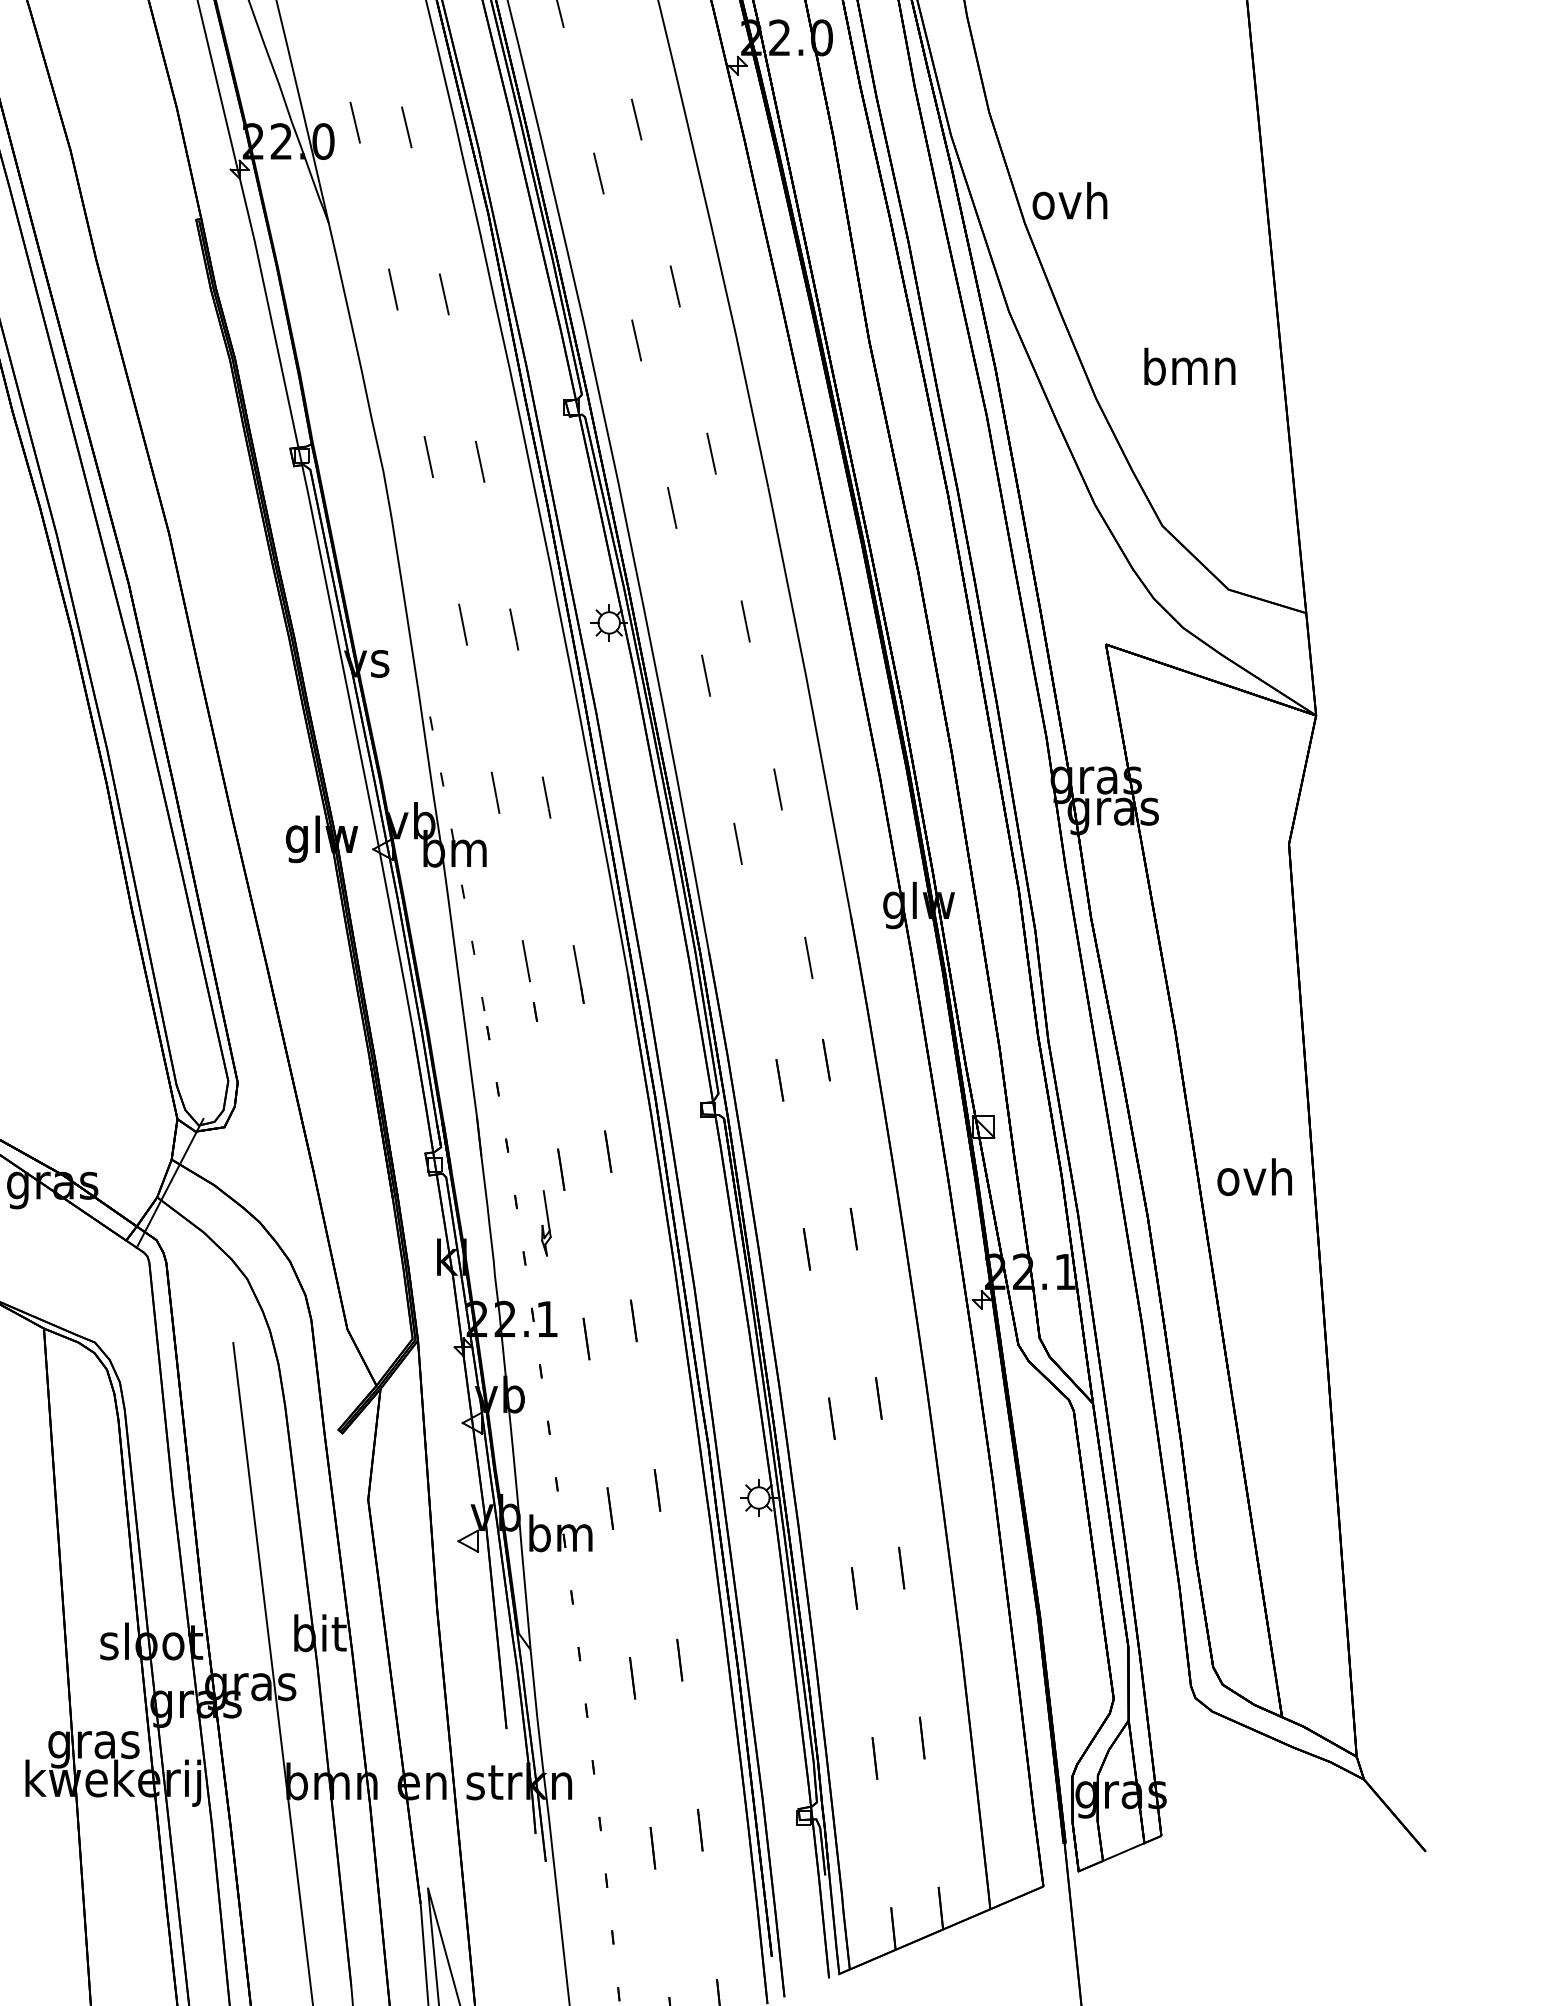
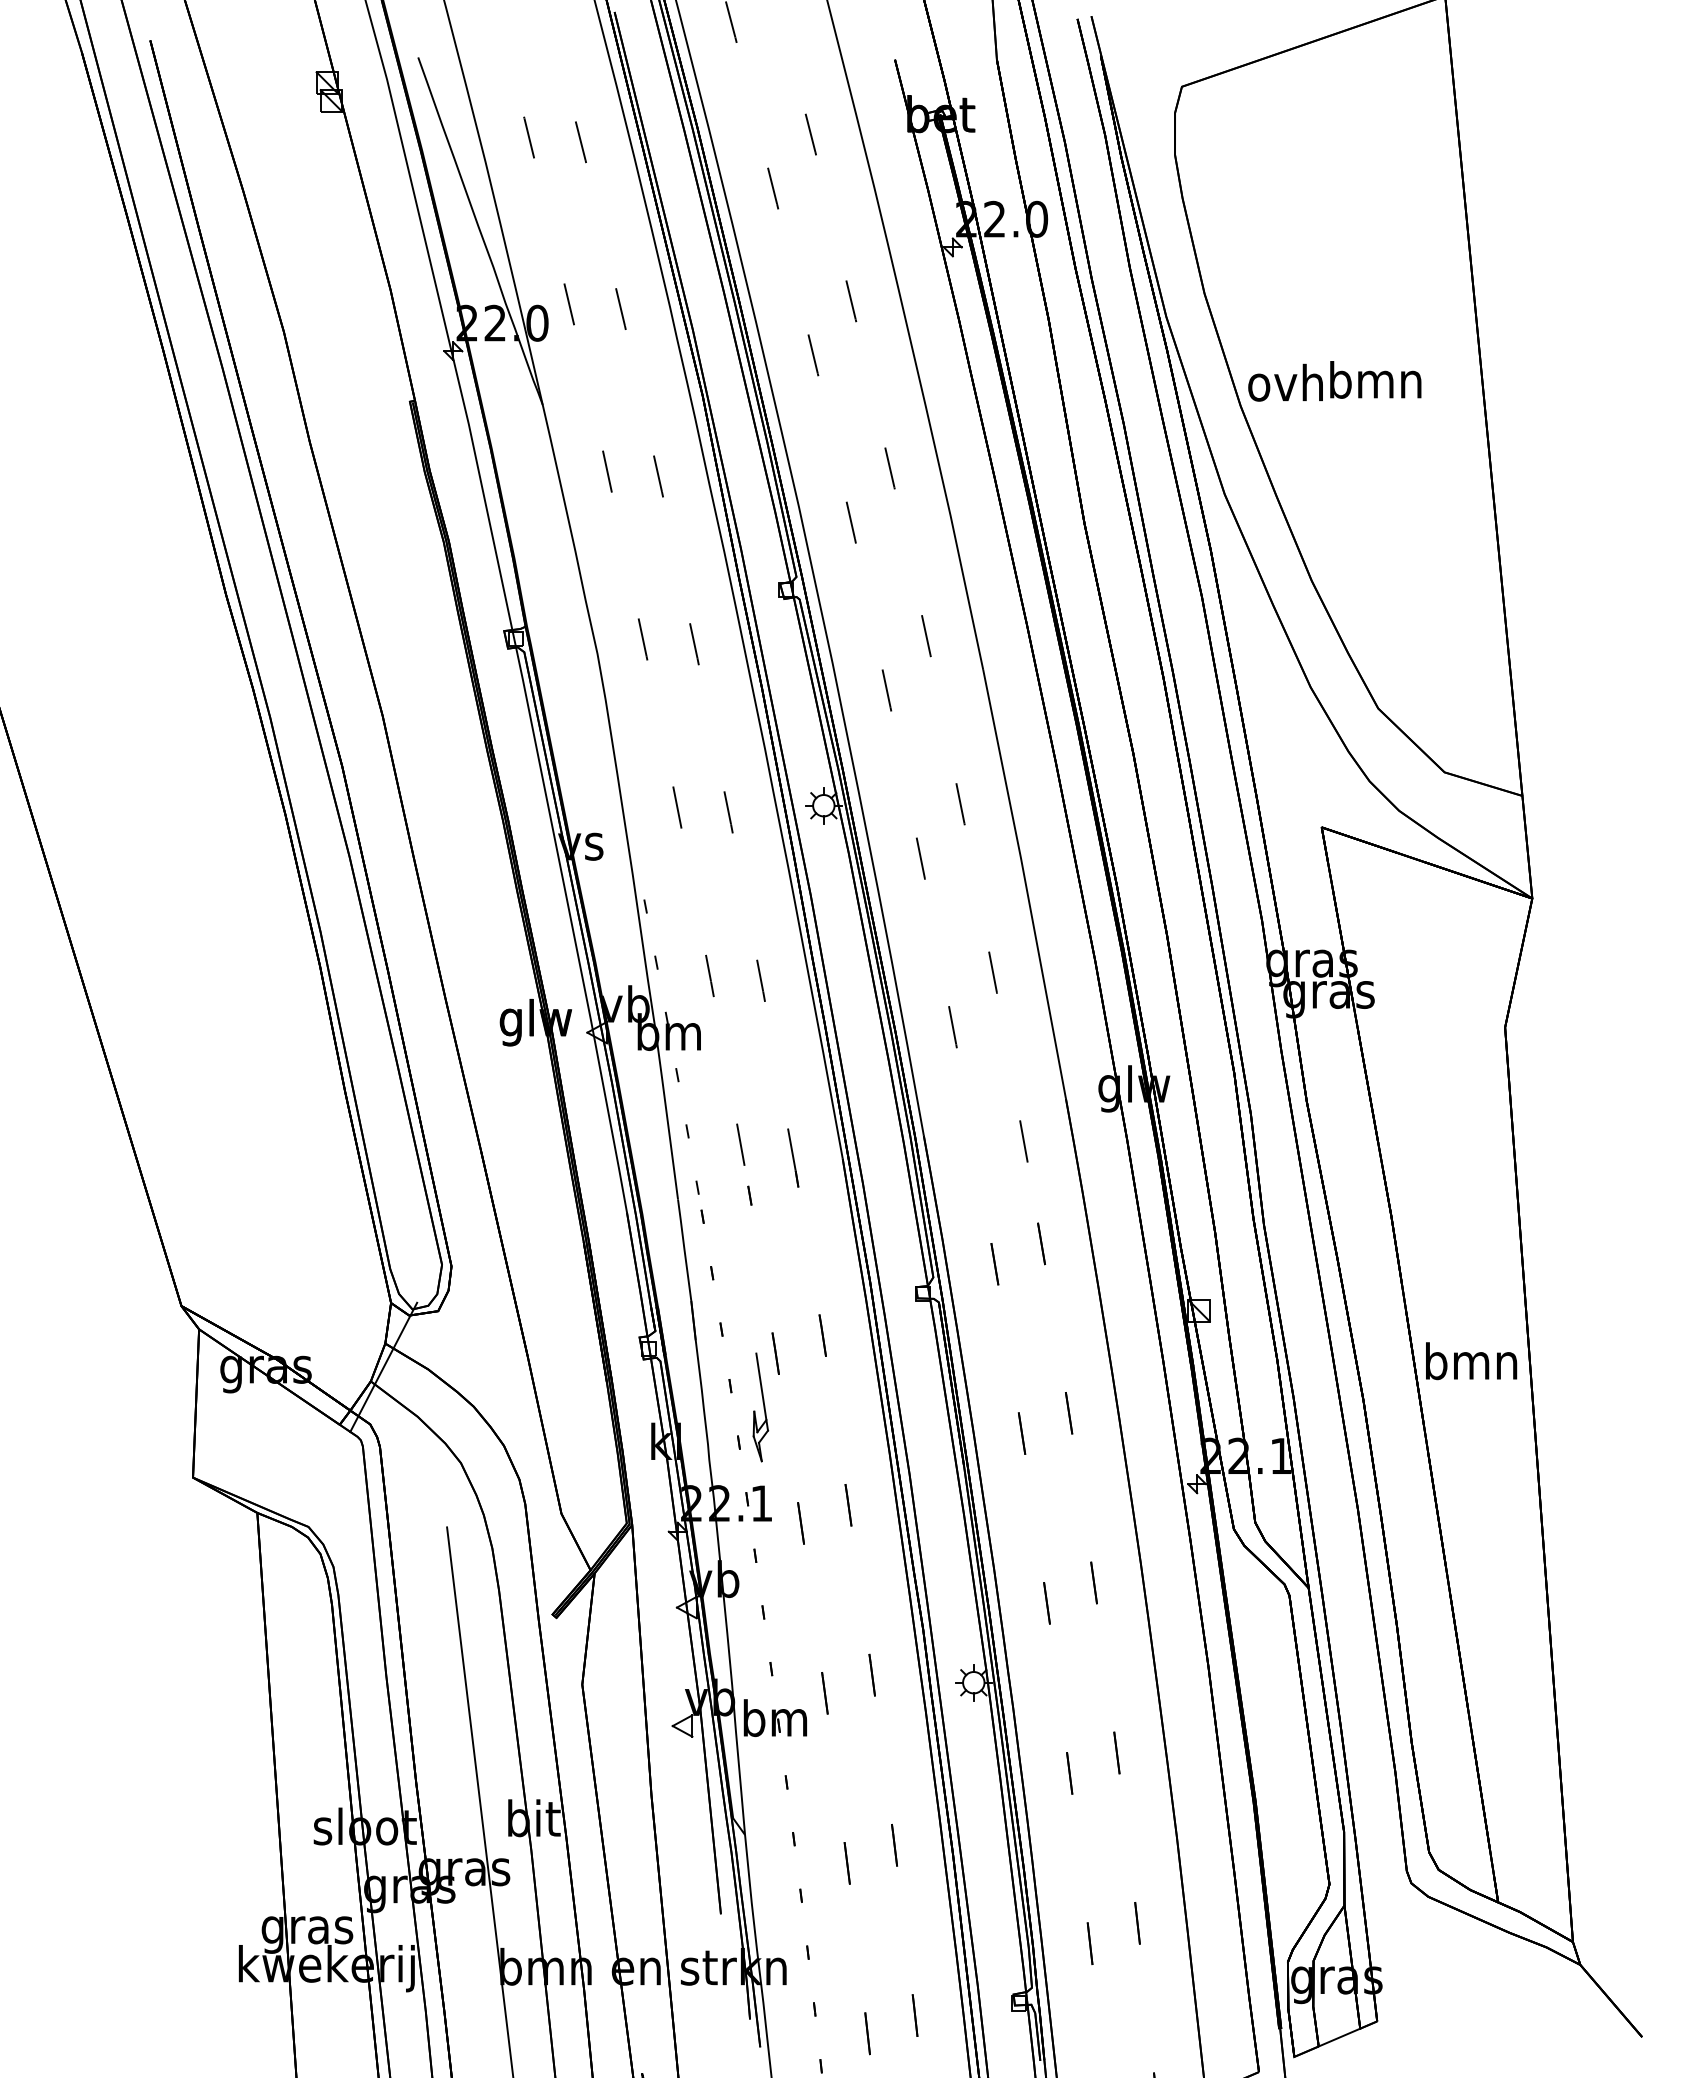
text: (1189, 366) -> (1375, 379), moved
text: (1255, 1177) -> (1471, 1361), ovh -> bmn
part: (546, 1223) -> (760, 1407), size x1.67

